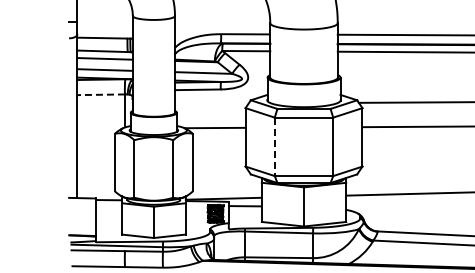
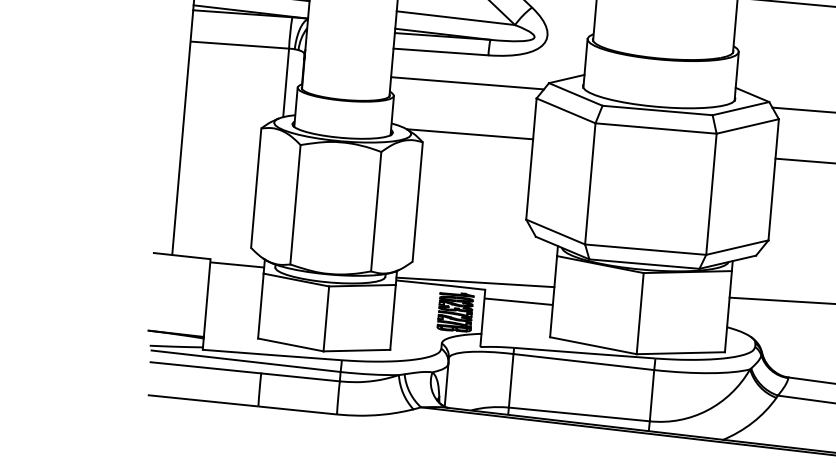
line: (100, 94) -> (238, 44), dashed -> solid
line: (211, 103) -> (466, 82), added
line: (274, 147) -> (589, 185), dashed -> solid

